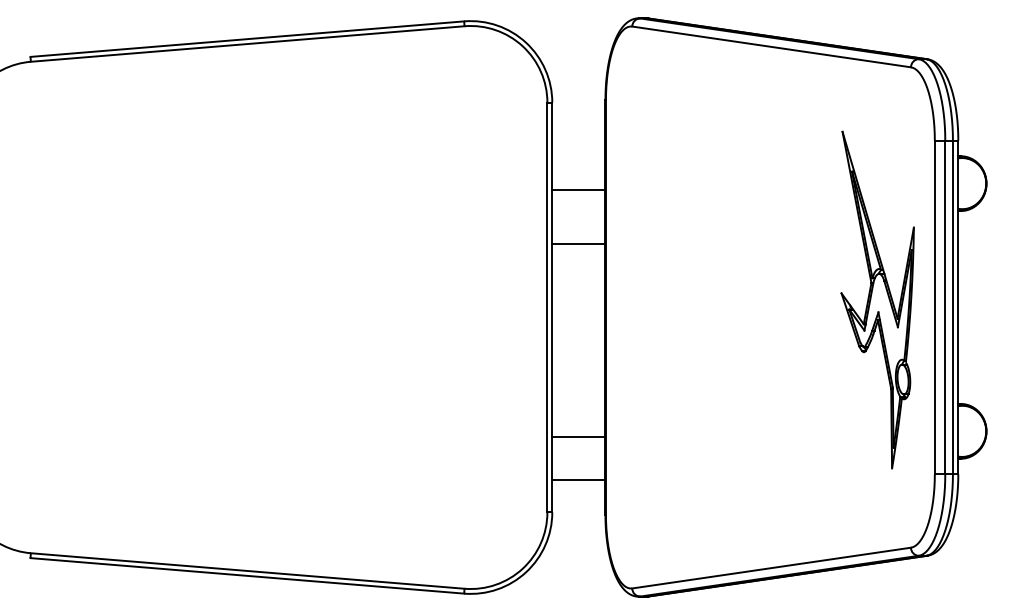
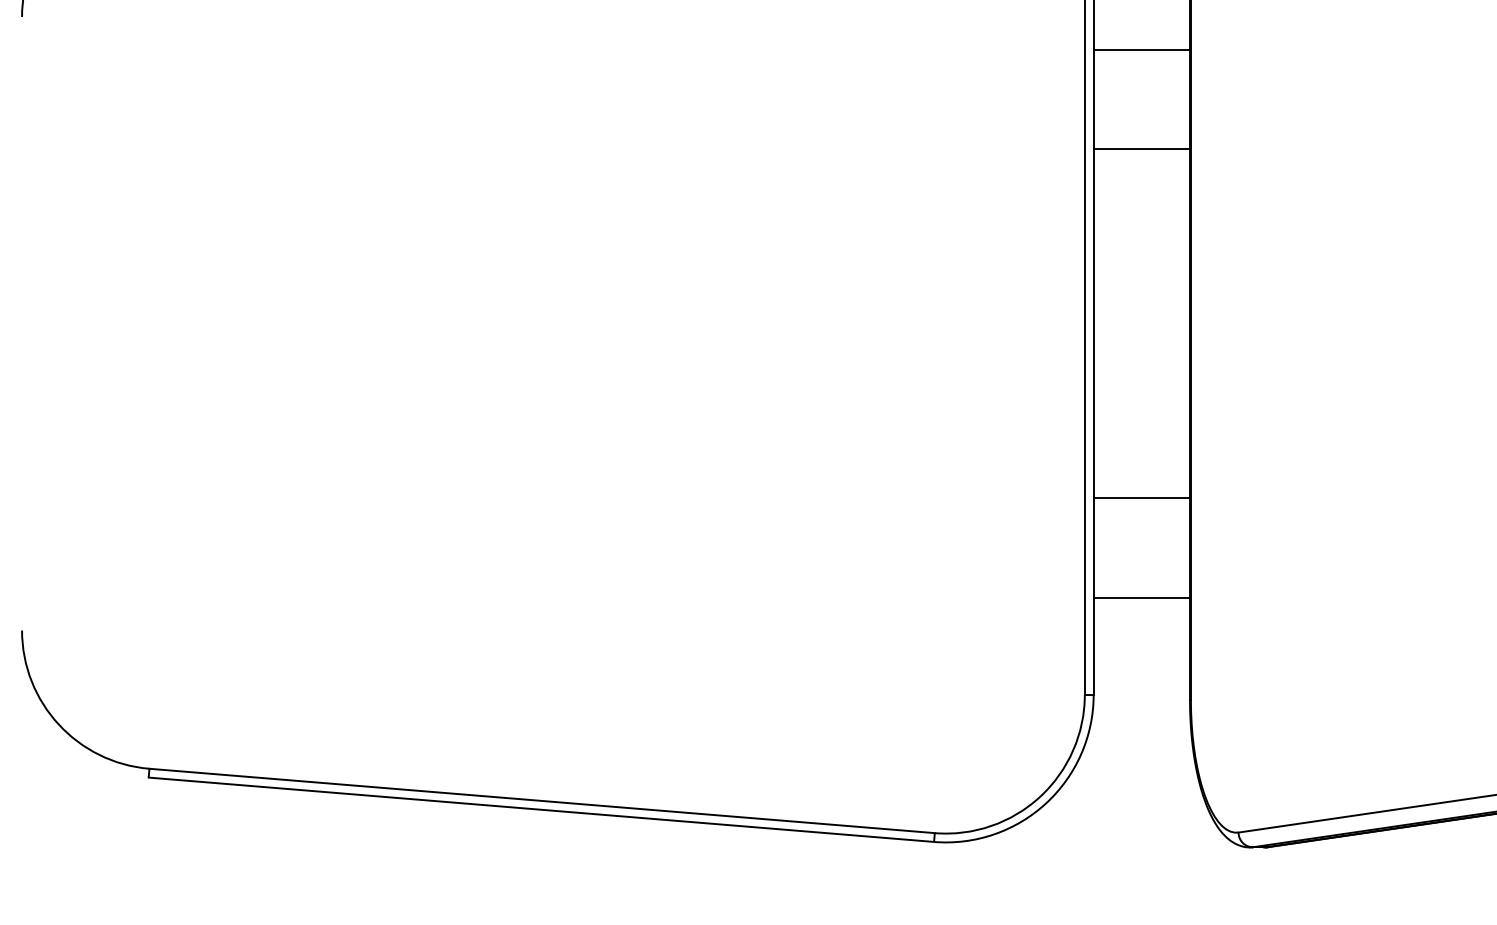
line: (578, 190) -> (1141, 50), moved
line: (578, 244) -> (1141, 149), moved
line: (578, 436) -> (1141, 497), moved
line: (578, 479) -> (1141, 597), moved

